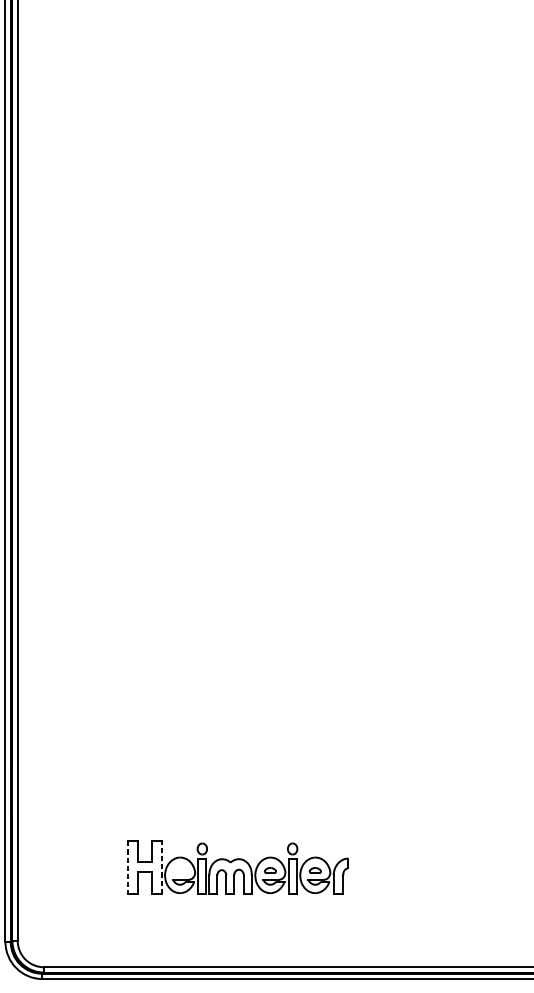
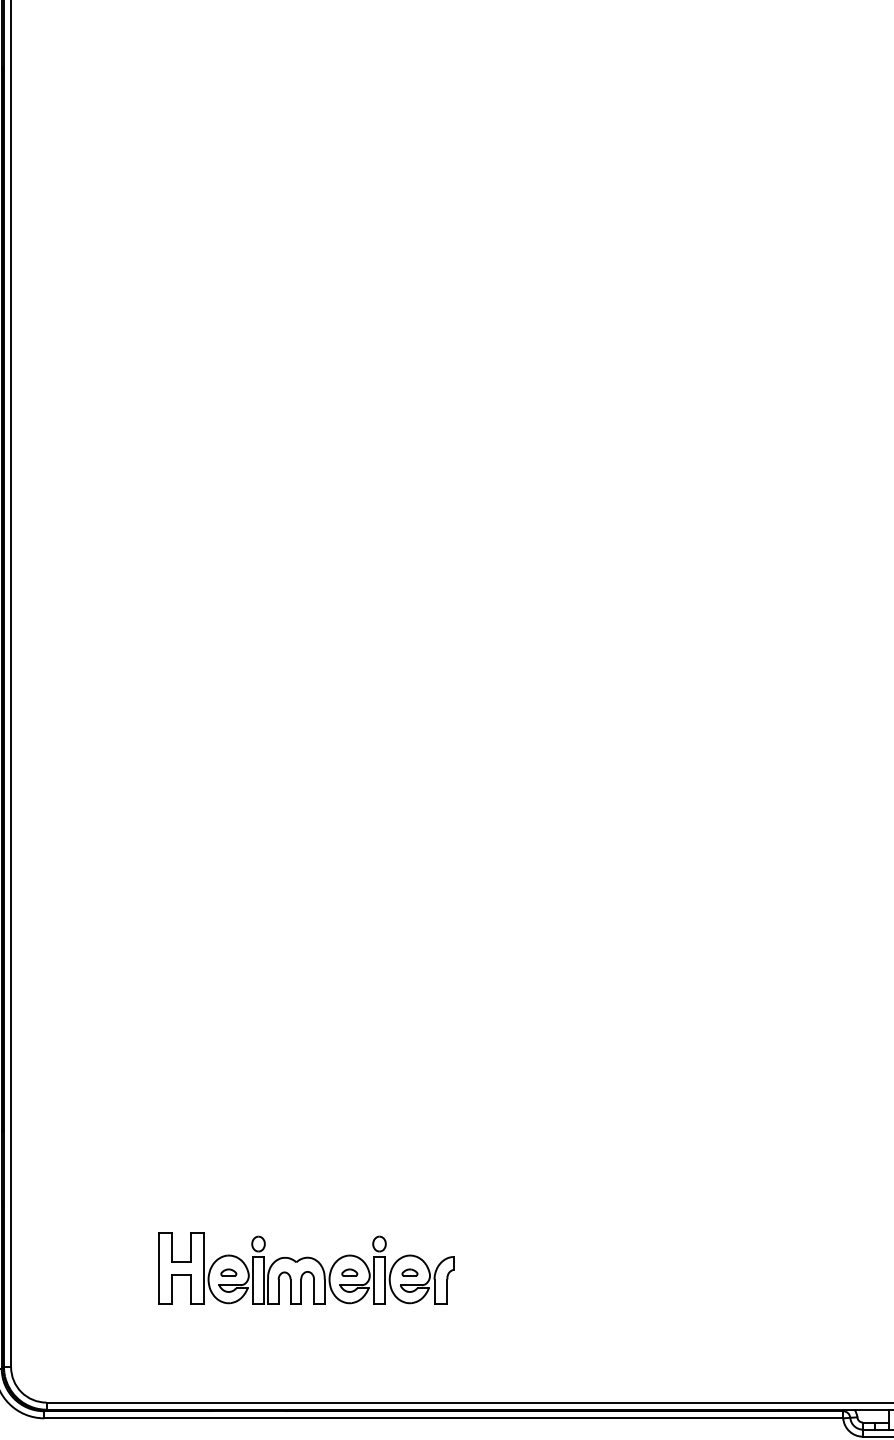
line: (128, 867) -> (159, 1269), dashed -> solid
line: (161, 867) -> (203, 1268), dashed -> solid
part: (179, 870) -> (228, 1272), added

